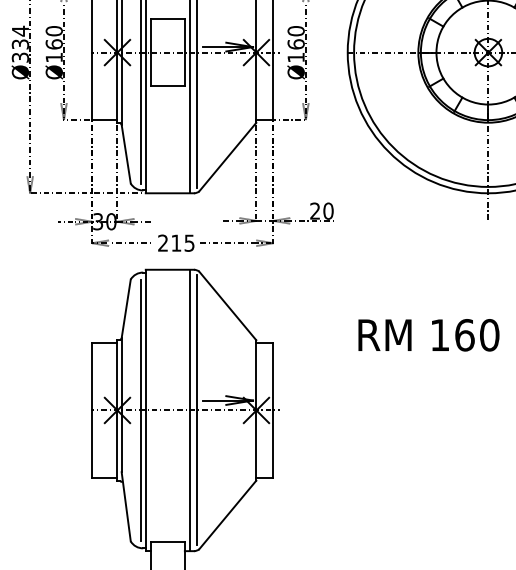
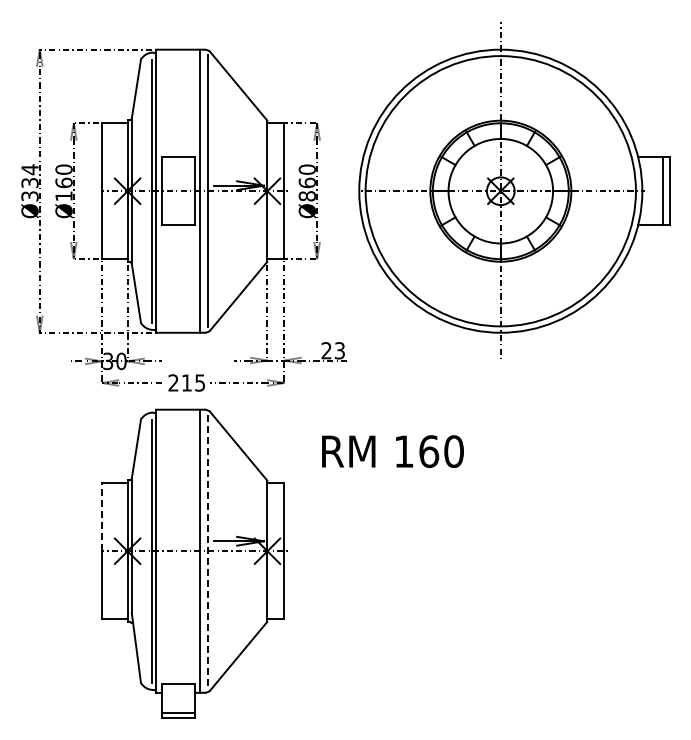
text: (295, 57) -> (306, 196), 160 -> 860
text: (328, 210) -> (339, 350), 20 -> 23
text: (428, 335) -> (392, 451), moved
line: (92, 376) -> (102, 517), solid -> dashed
line: (196, 410) -> (207, 551), solid -> dashed

